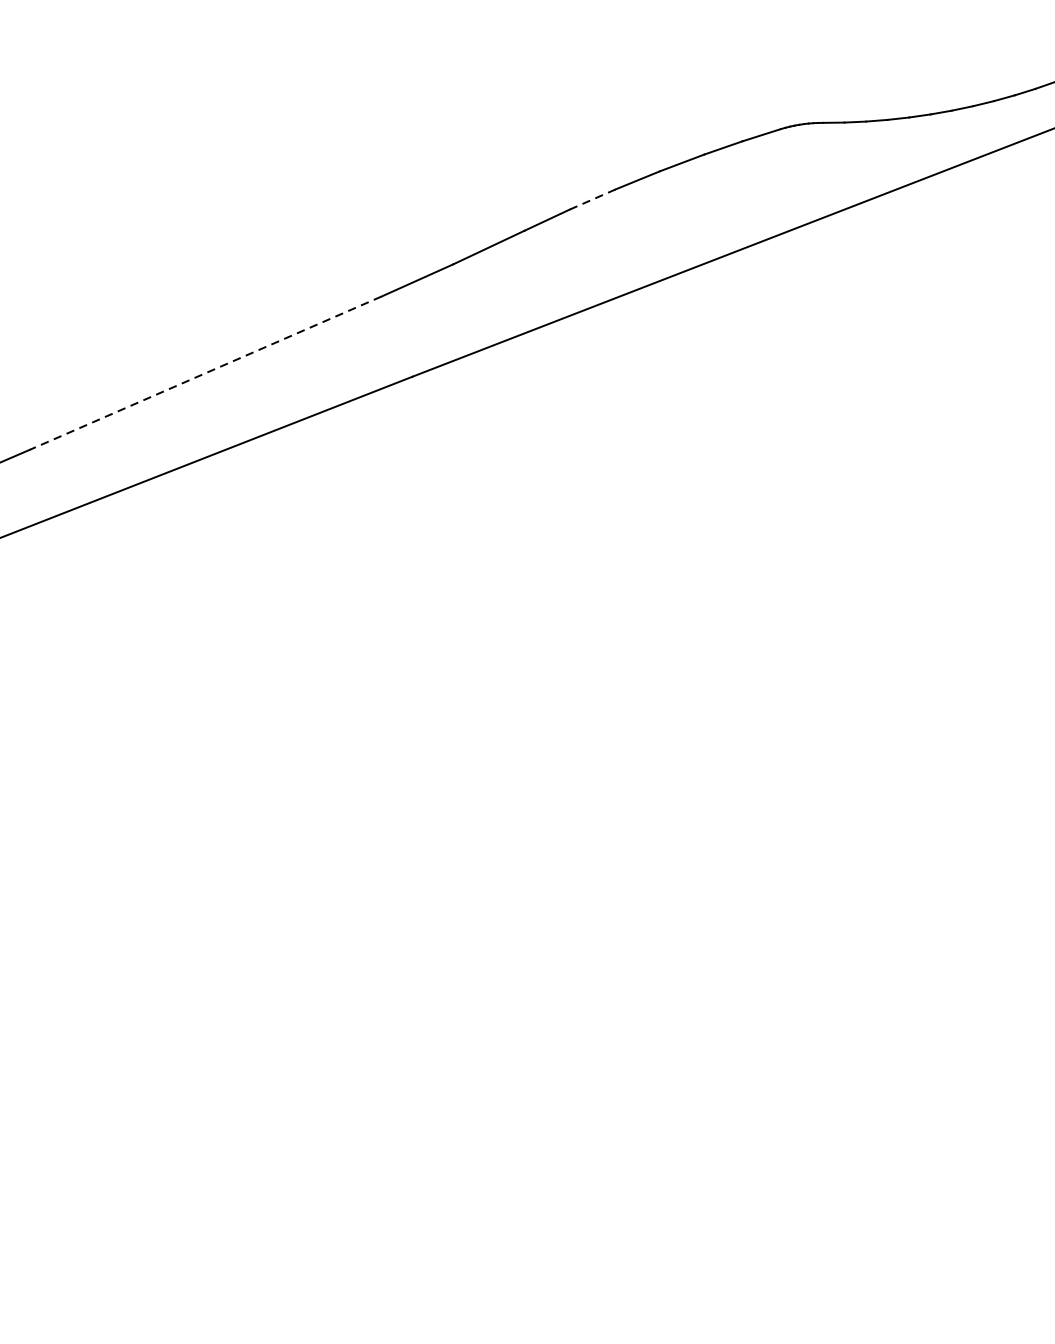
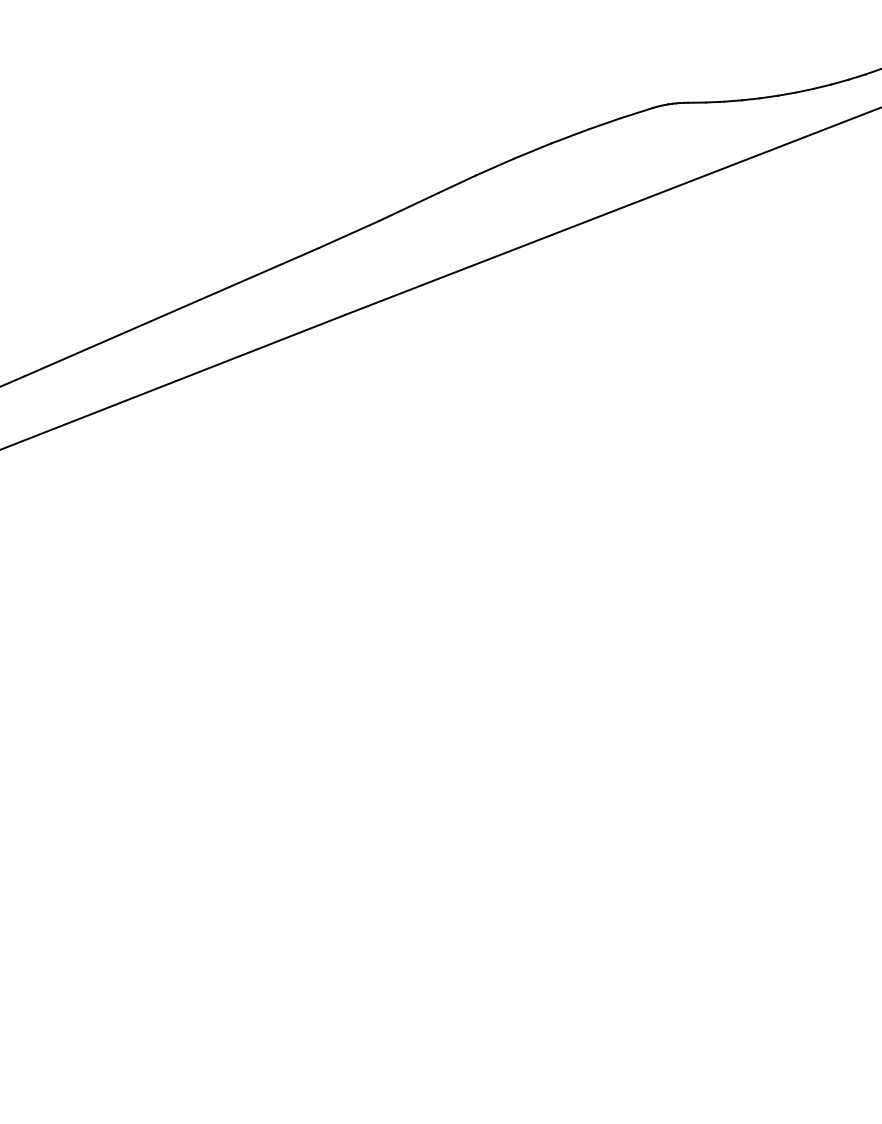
line: (592, 199) -> (495, 166), dashed -> solid
line: (205, 373) -> (171, 312), dashed -> solid

